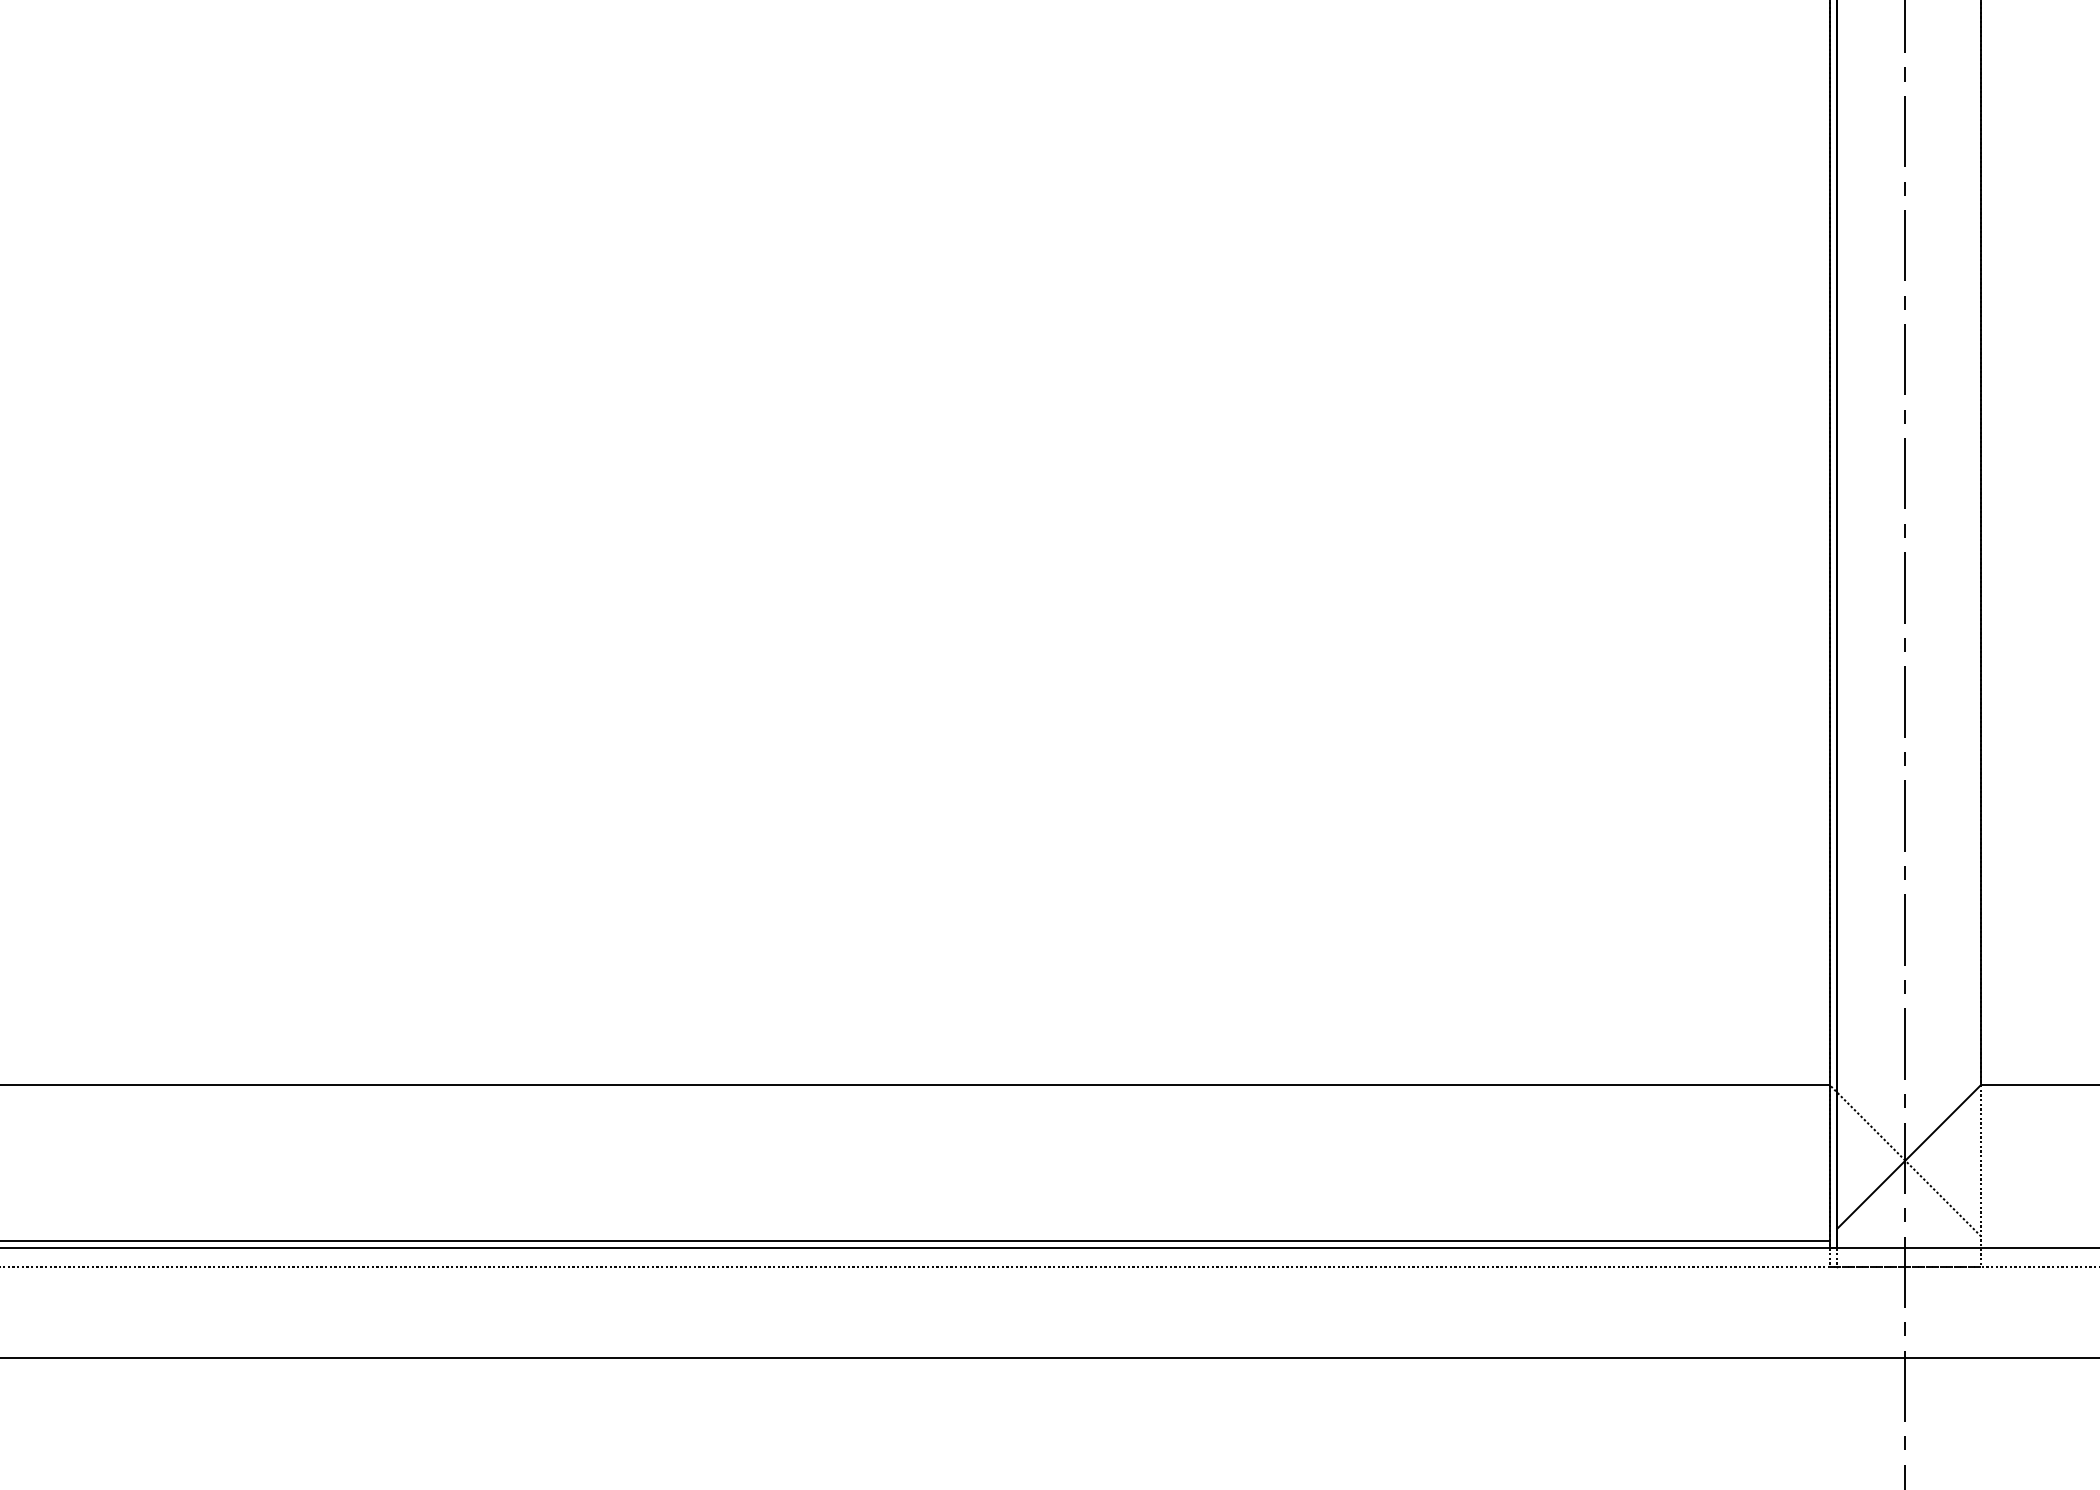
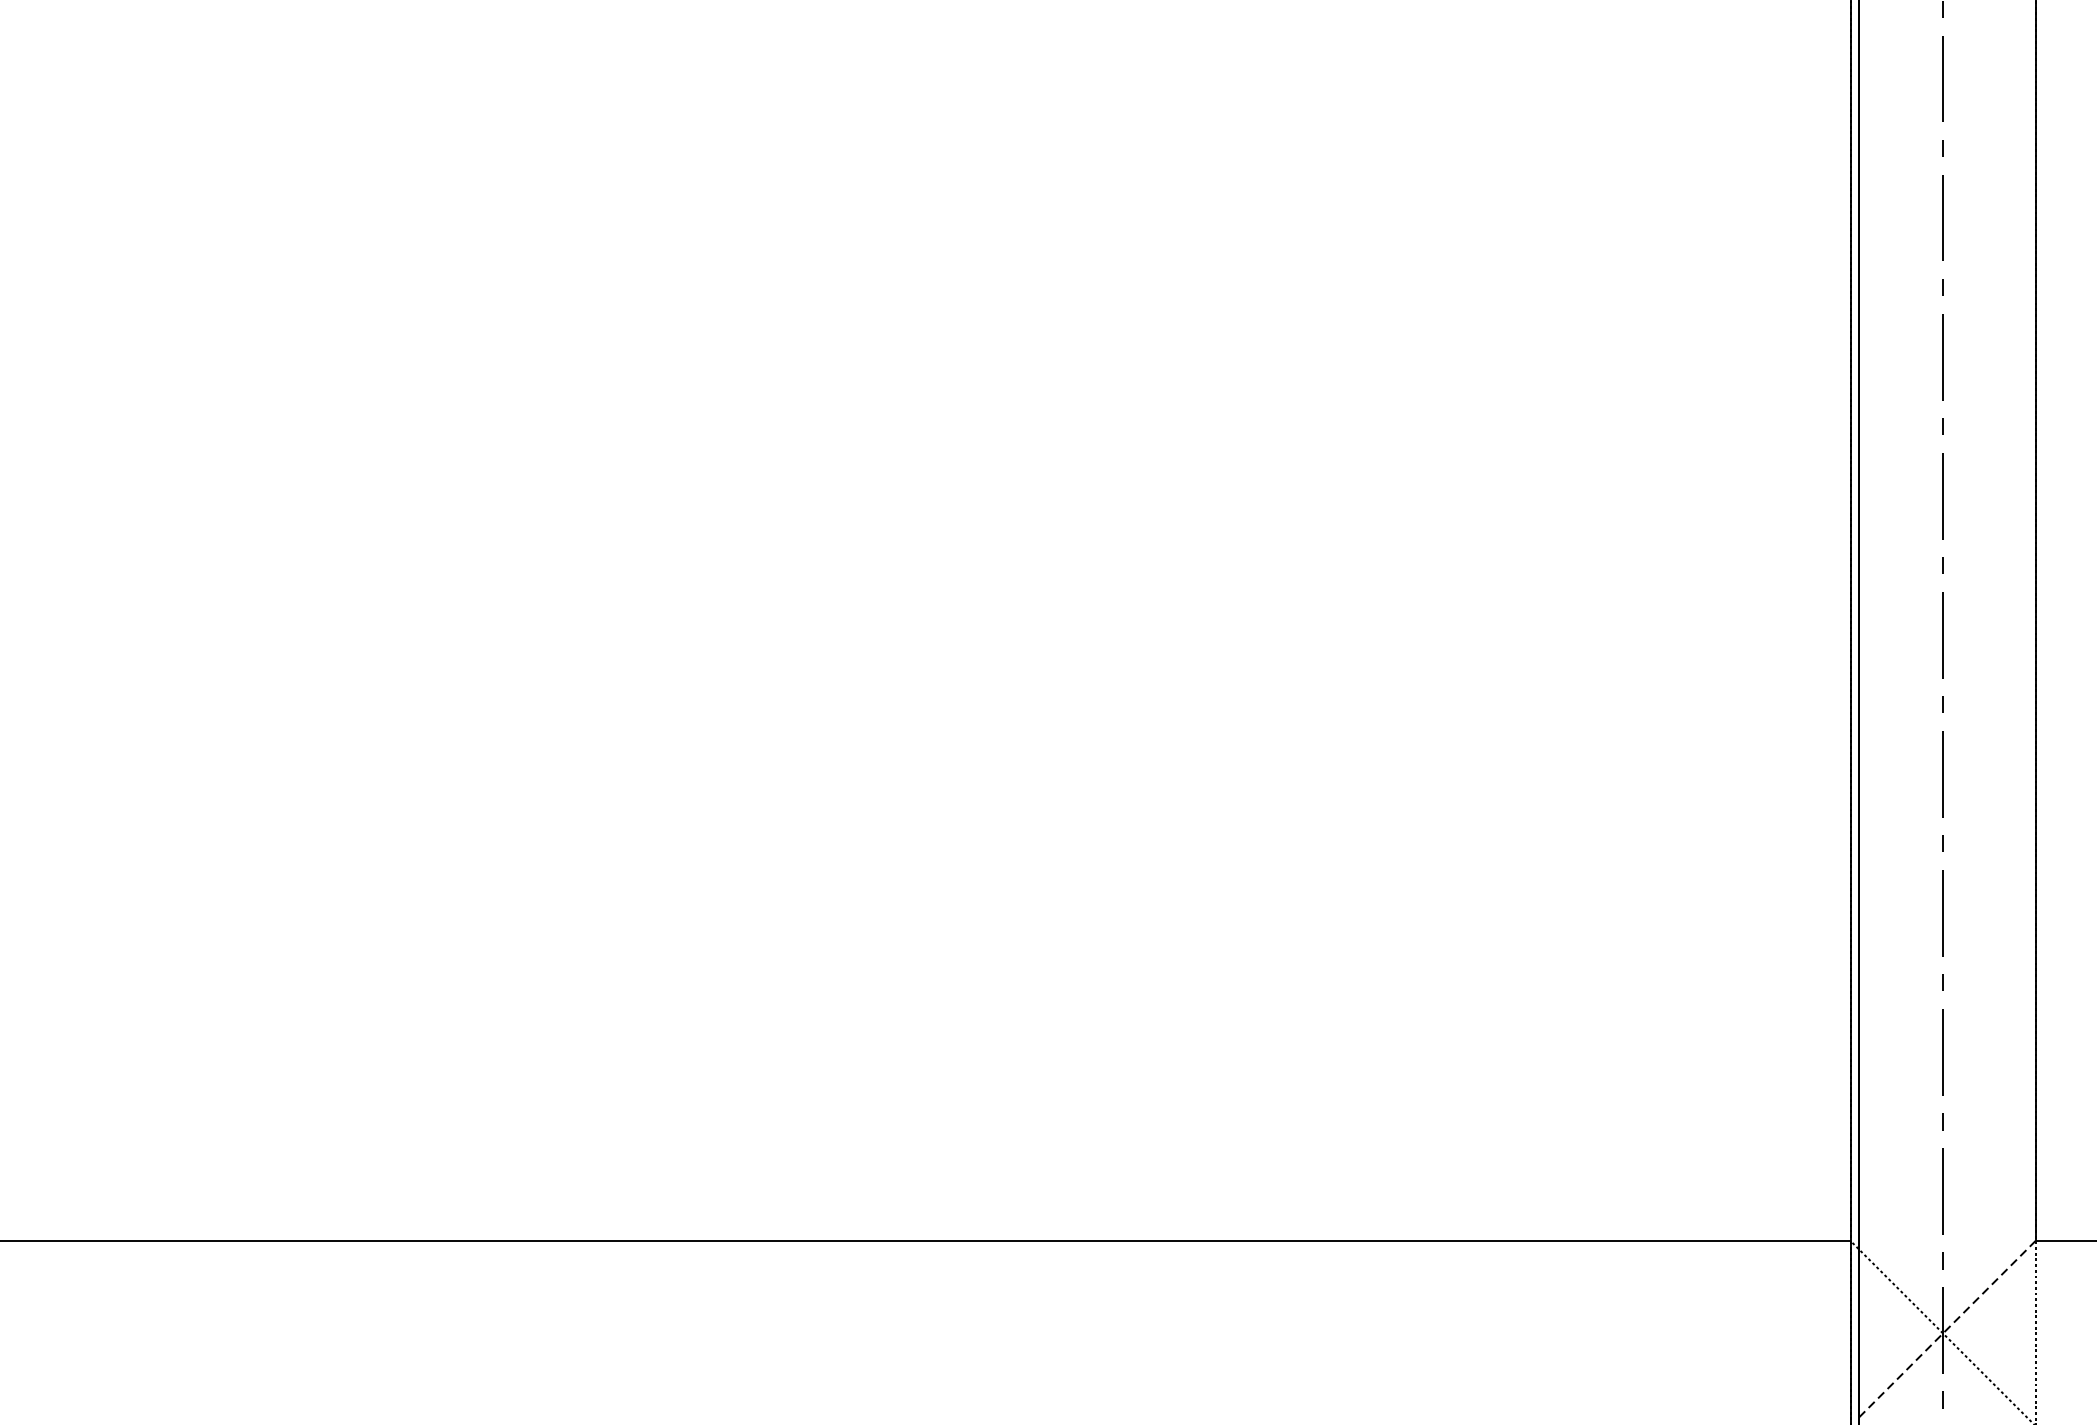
line: (1909, 1156) -> (1948, 1328), solid -> dashed

